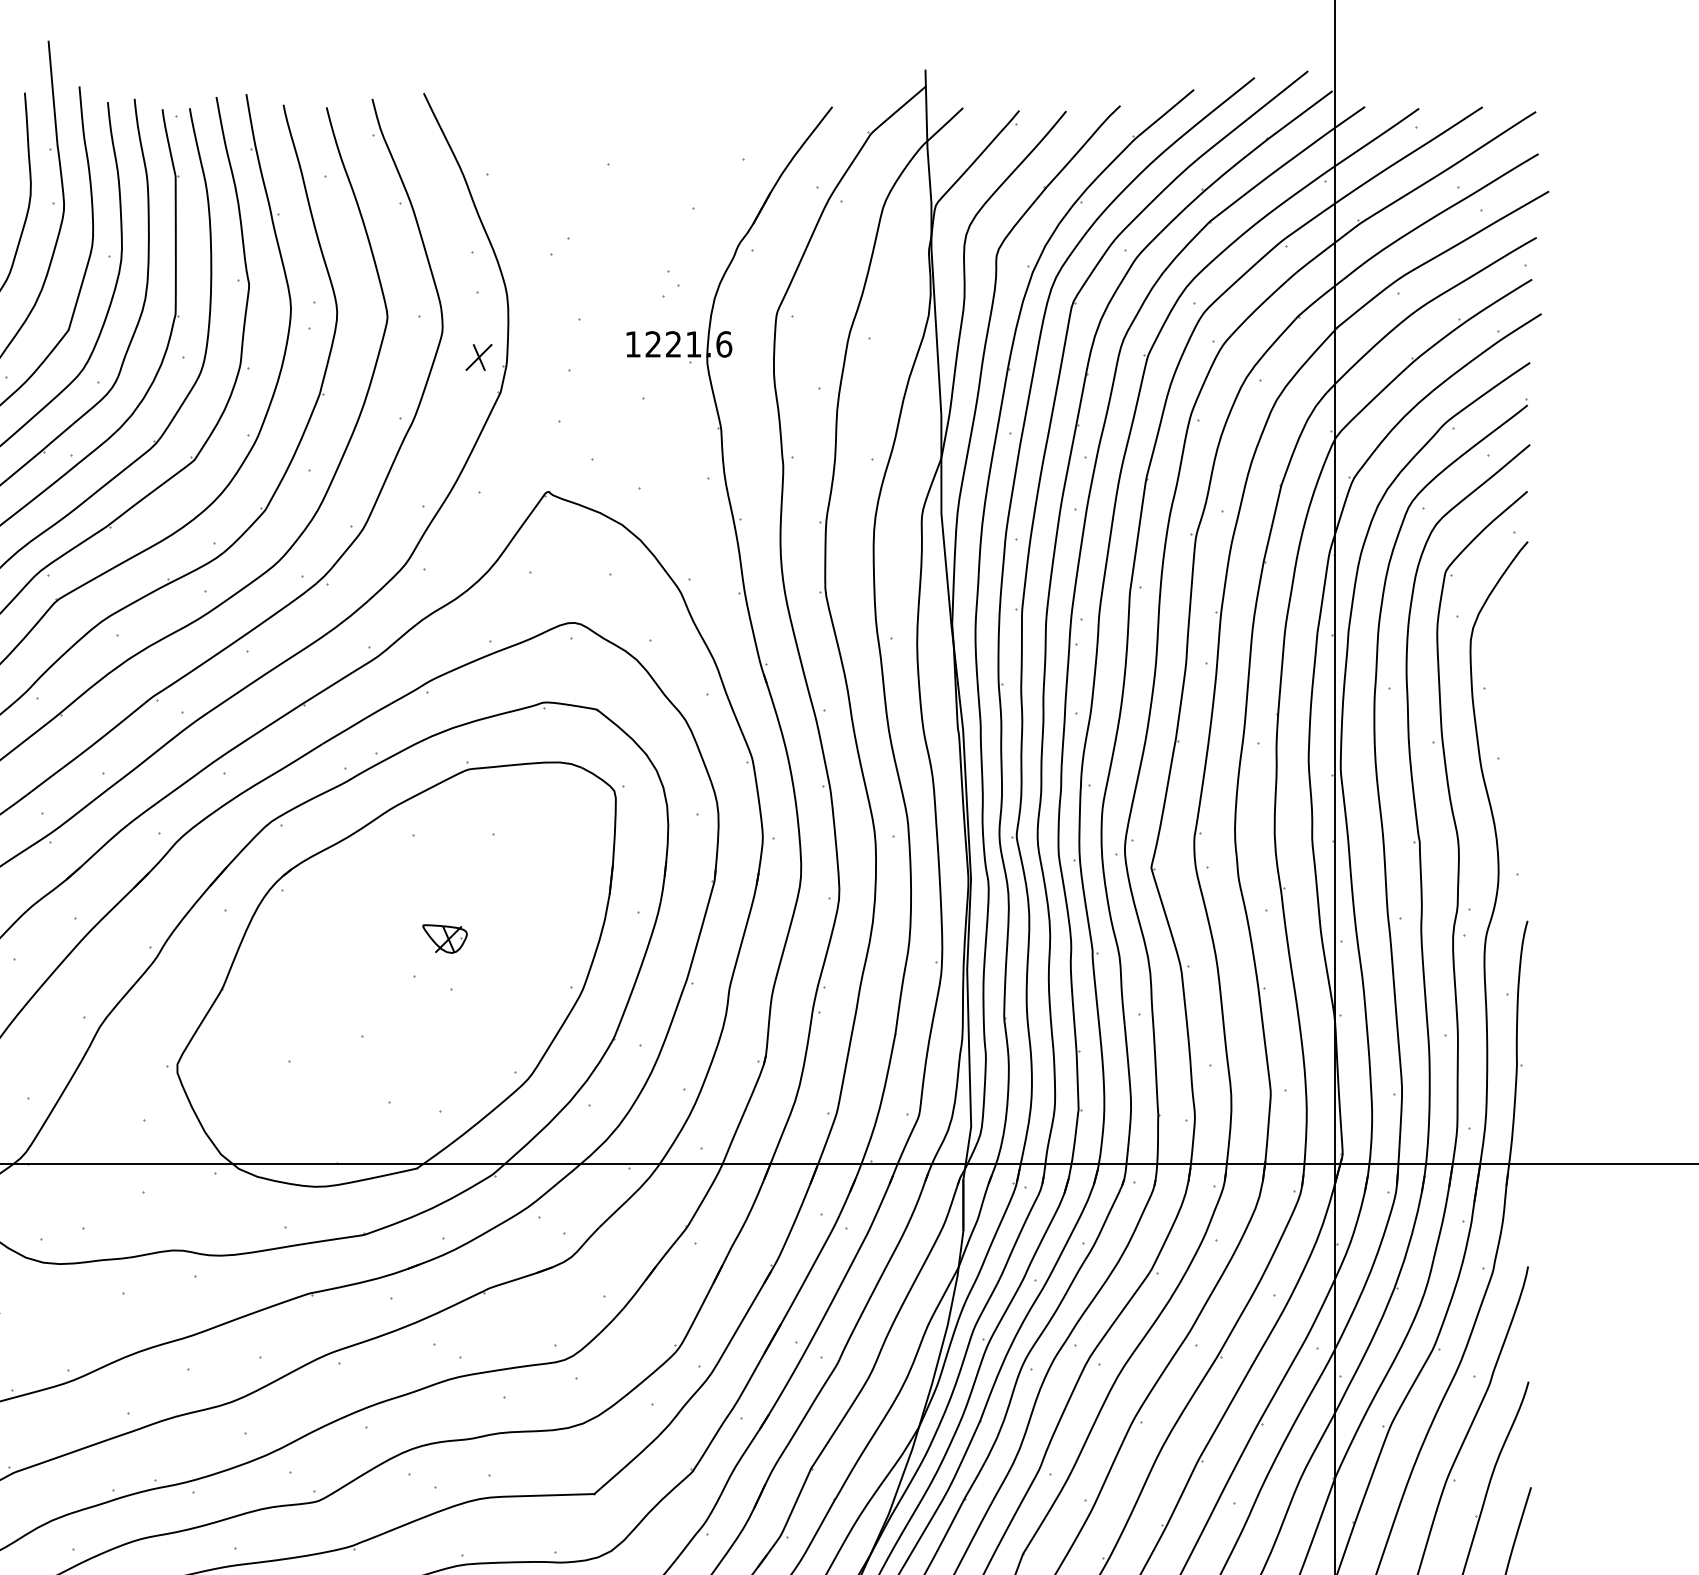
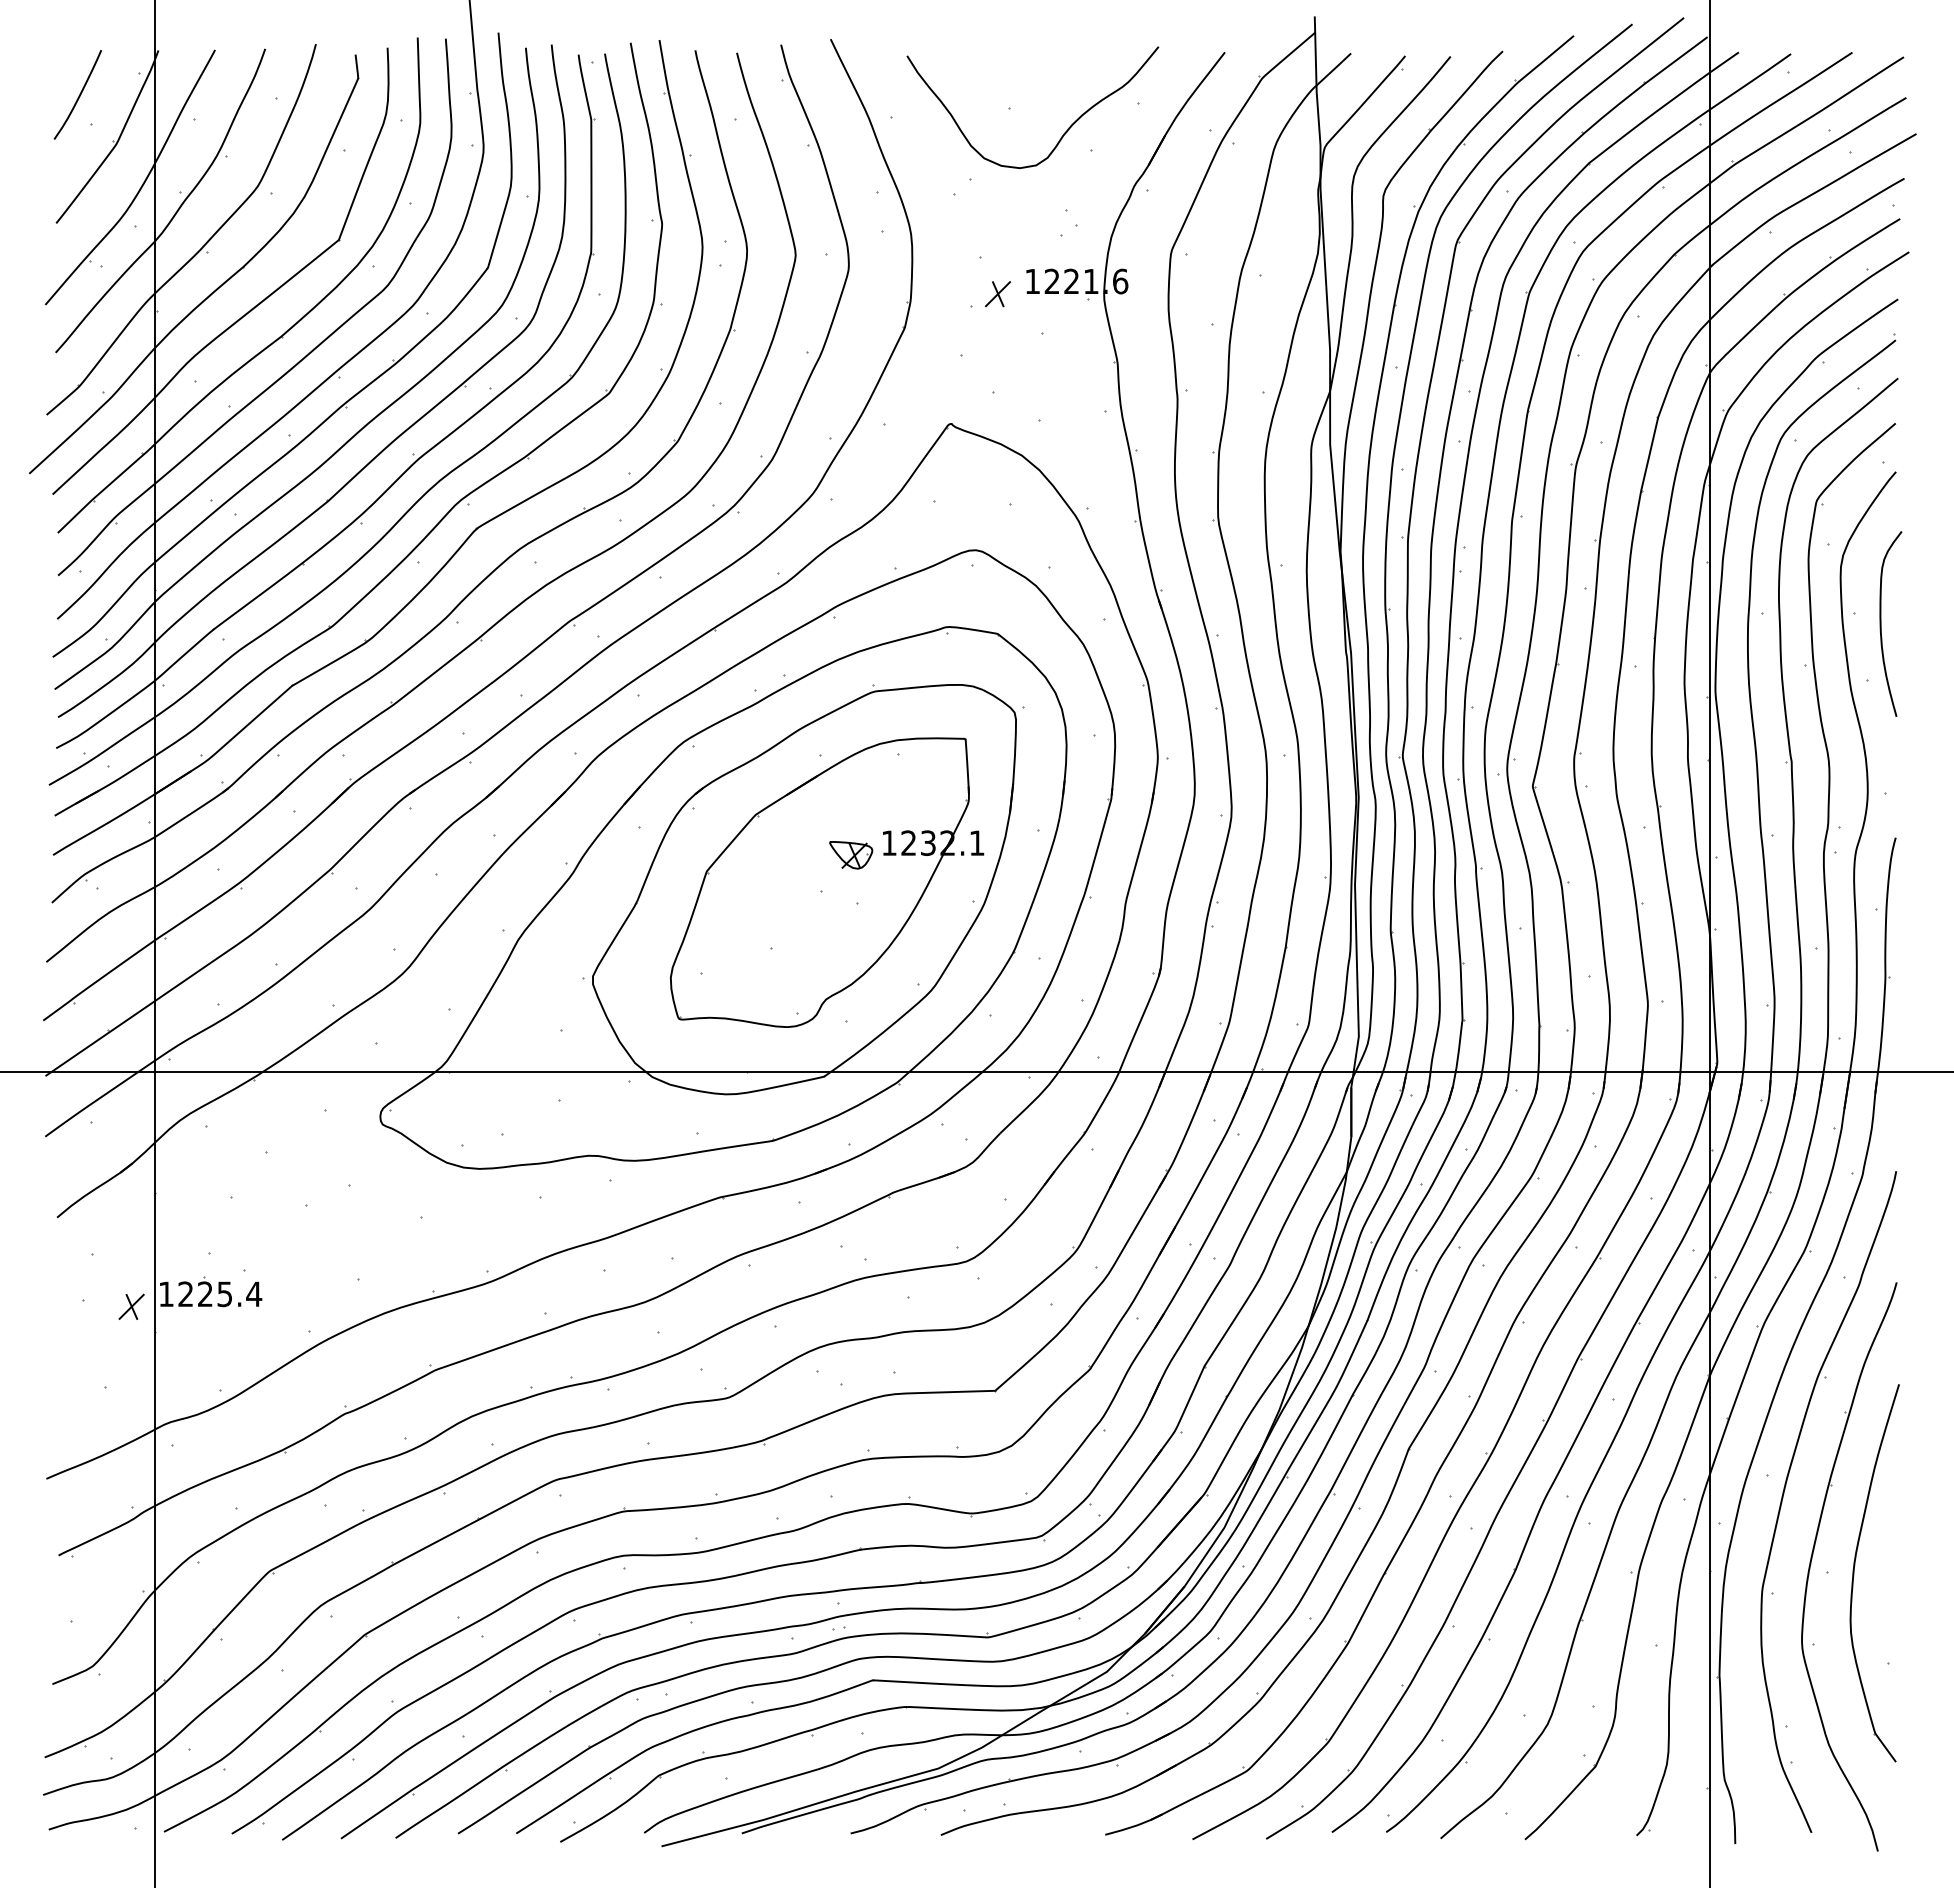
curve: (665, 190) -> (1063, 133), added
part: (479, 357) -> (998, 294), moved
curve: (1512, 698) -> (1881, 623), added
part: (420, 967) -> (827, 882), added

